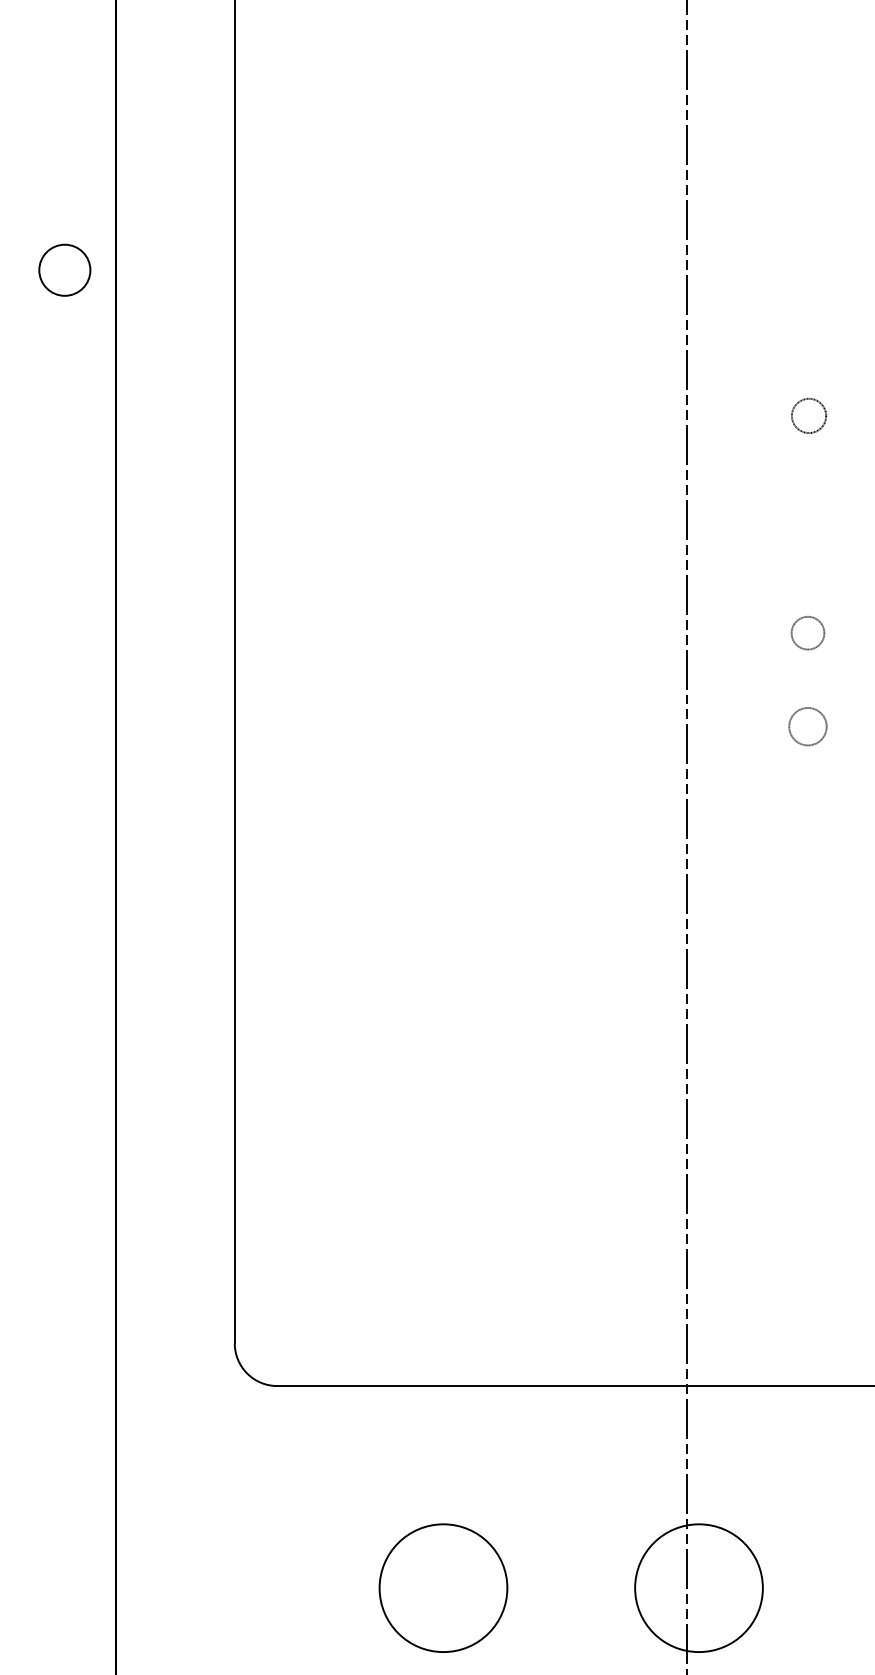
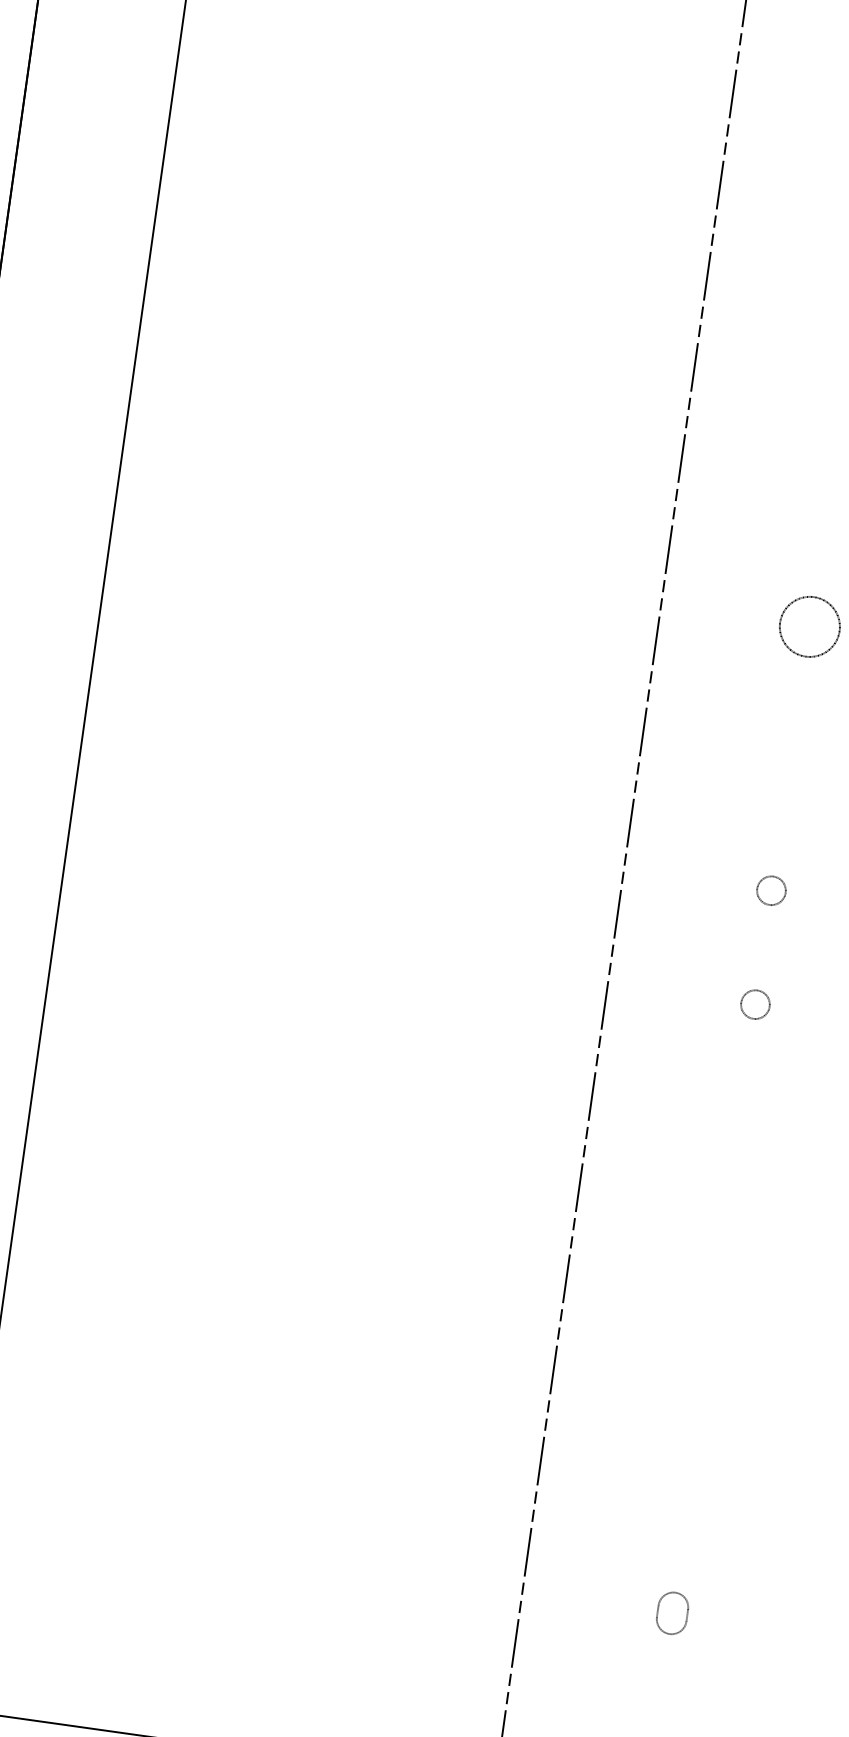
circle: (808, 415) -> (809, 626), size x1.43
circle: (807, 632) -> (770, 889), size x0.71
circle: (807, 726) -> (754, 1004), size x0.62
part: (798, 1227) -> (658, 1611), added

